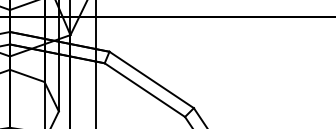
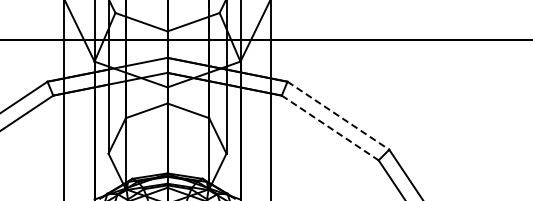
line: (151, 80) -> (338, 116), solid -> dashed
line: (145, 90) -> (330, 128), solid -> dashed

